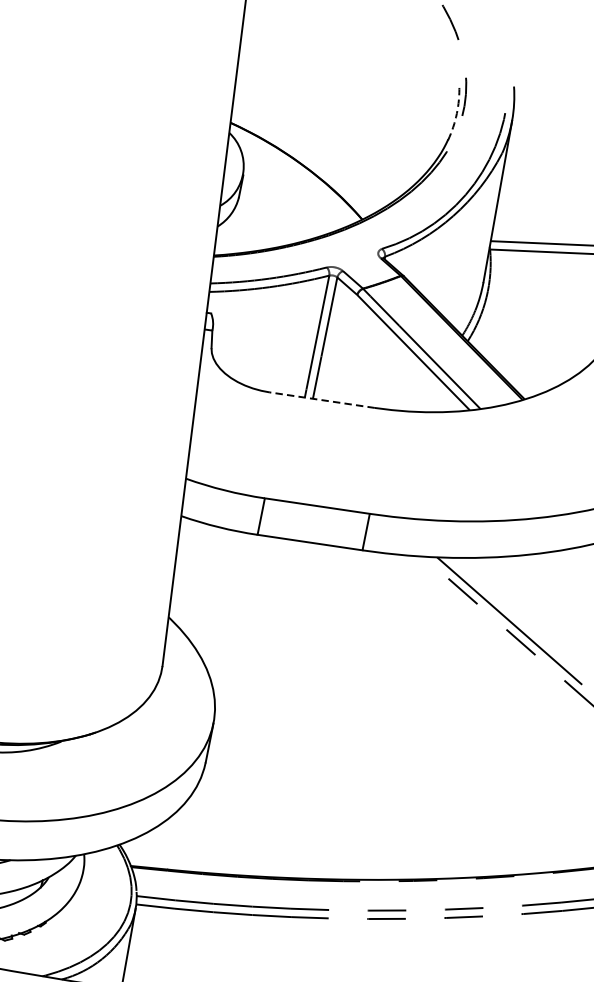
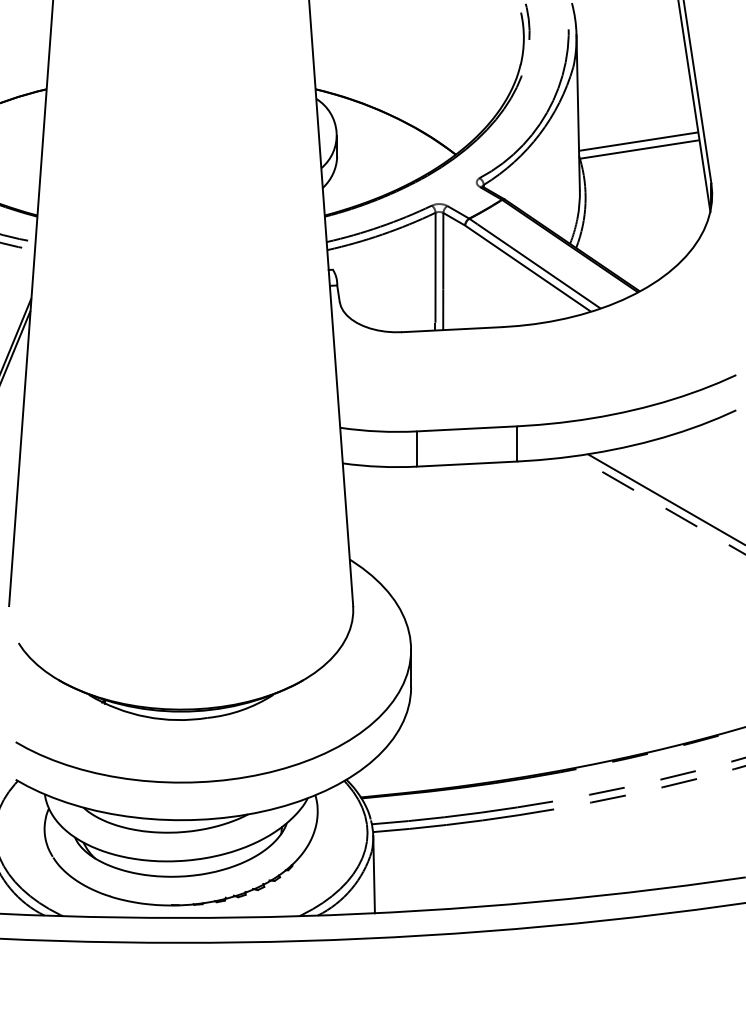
arc: (456, 113) -> (523, 38), dashed -> solid
line: (321, 399) -> (451, 329), dashed -> solid

